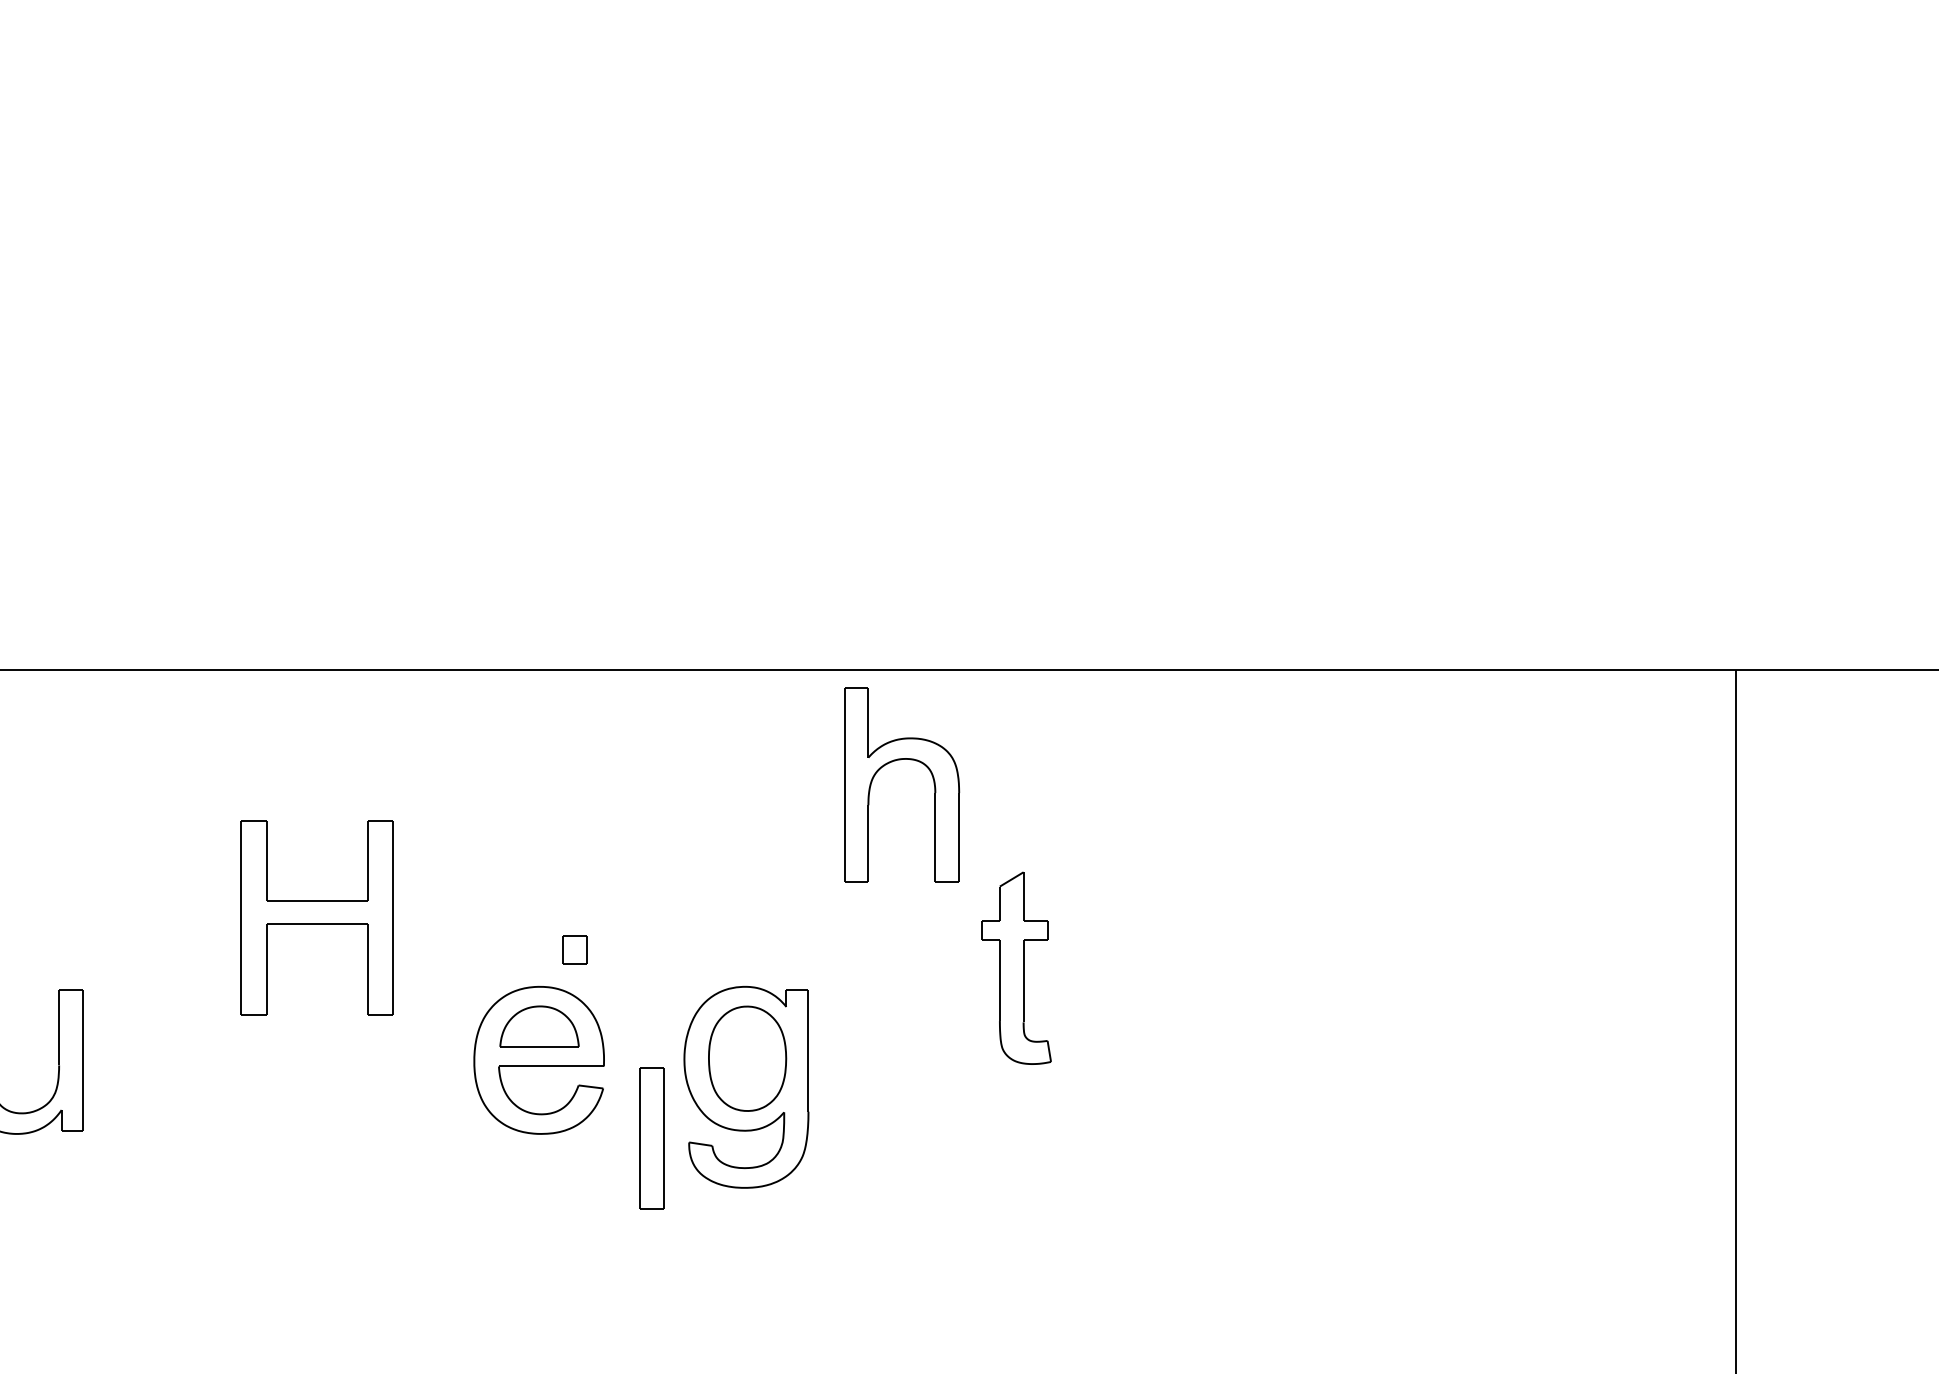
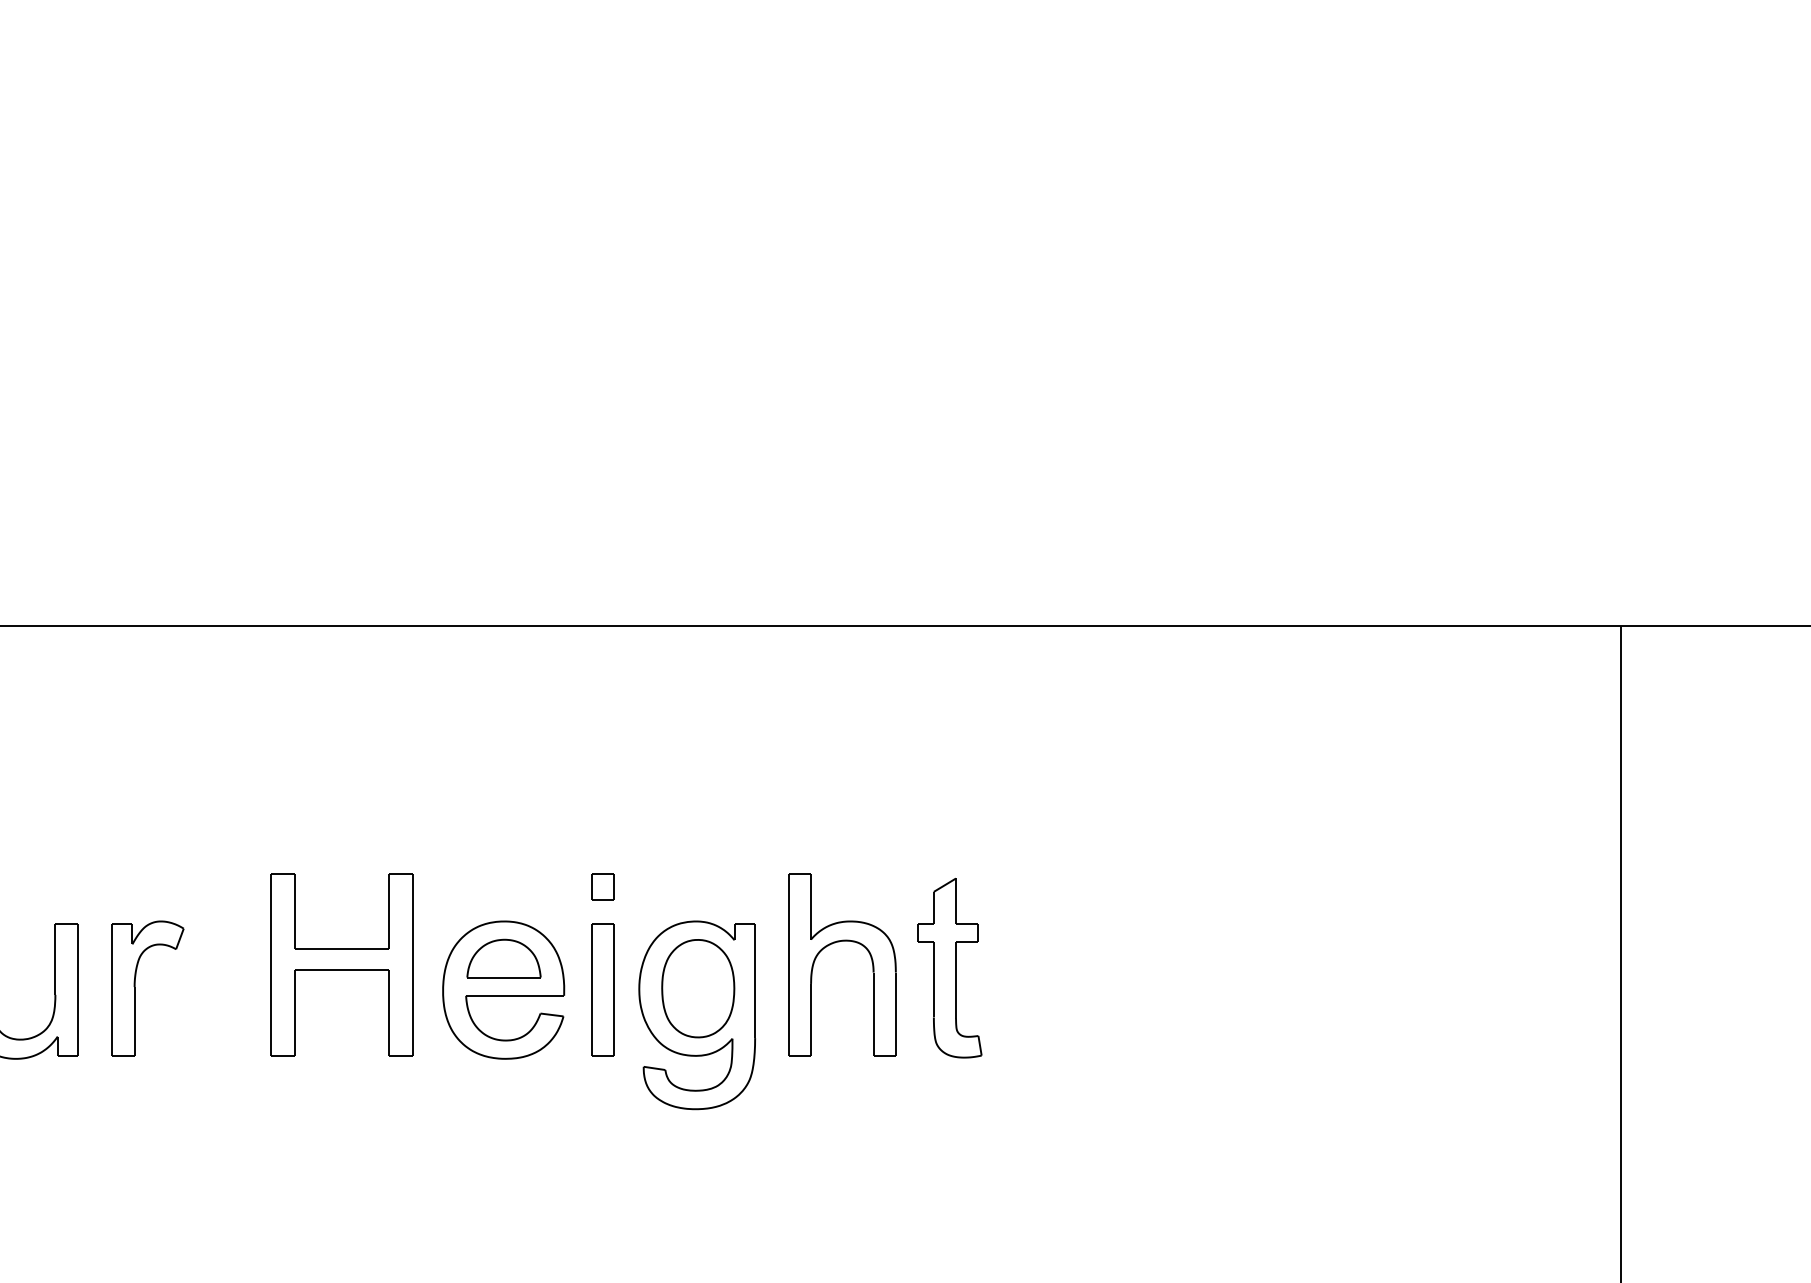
part: (894, 761) -> (835, 943), moved
part: (316, 917) -> (341, 964), moved
part: (574, 949) -> (602, 886), moved
part: (1016, 968) -> (949, 968), moved
part: (144, 1058) -> (135, 988), added
part: (651, 1137) -> (602, 989), moved

